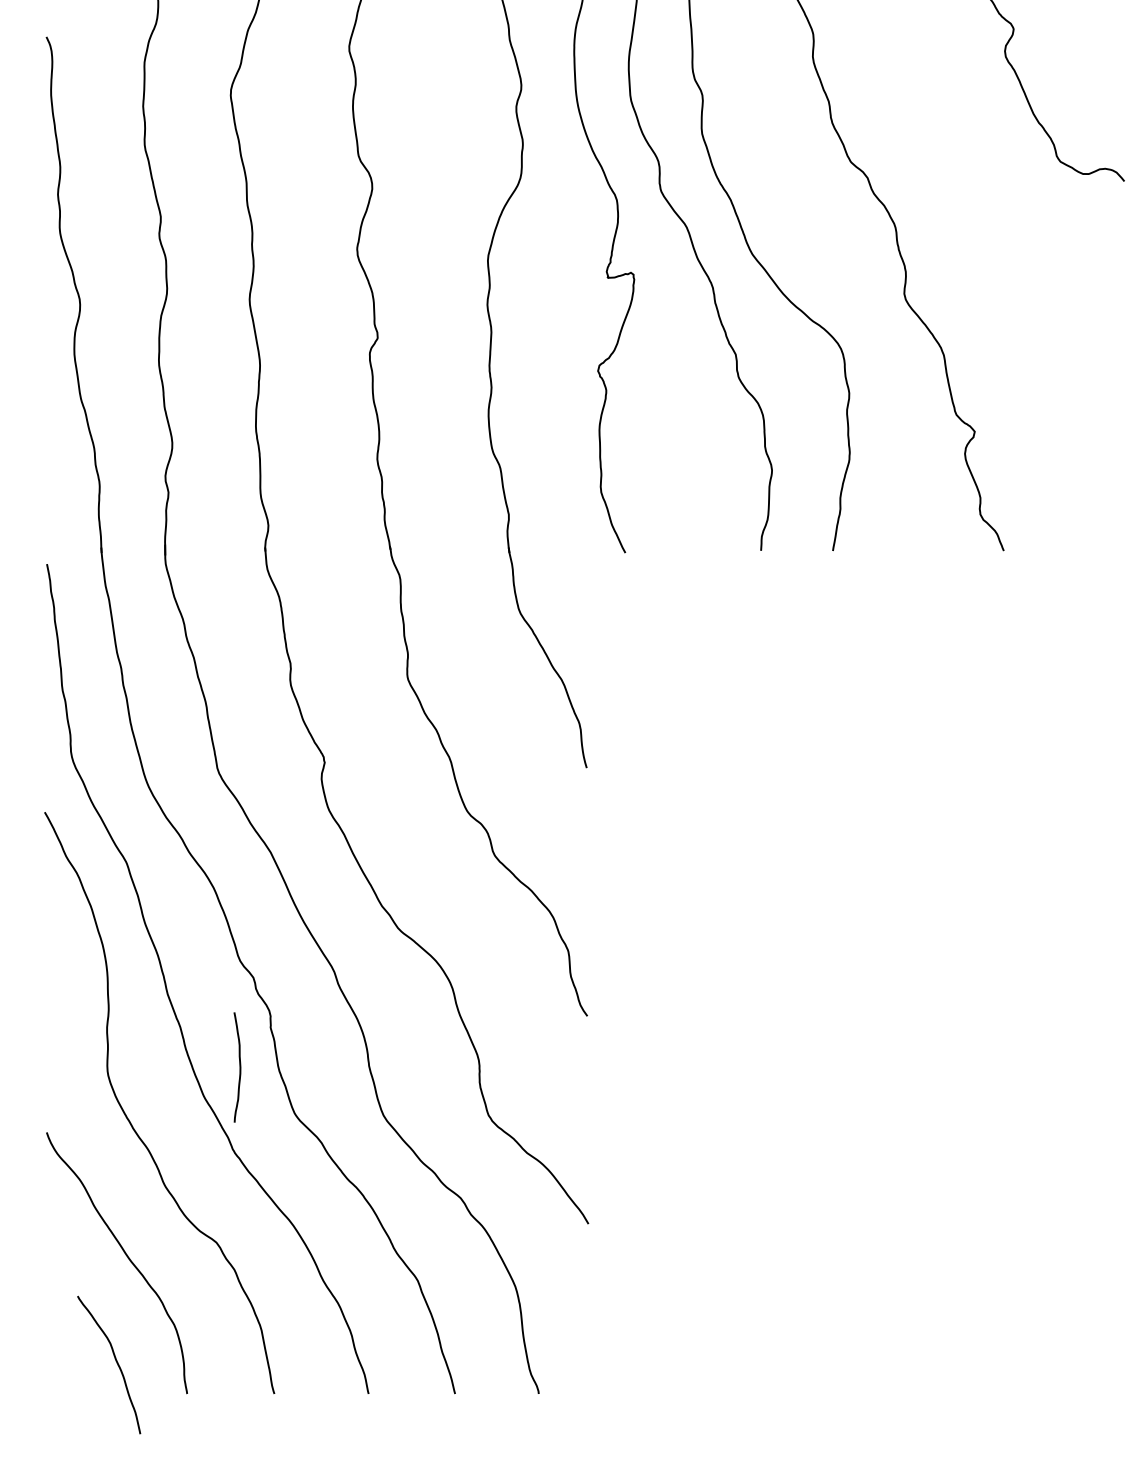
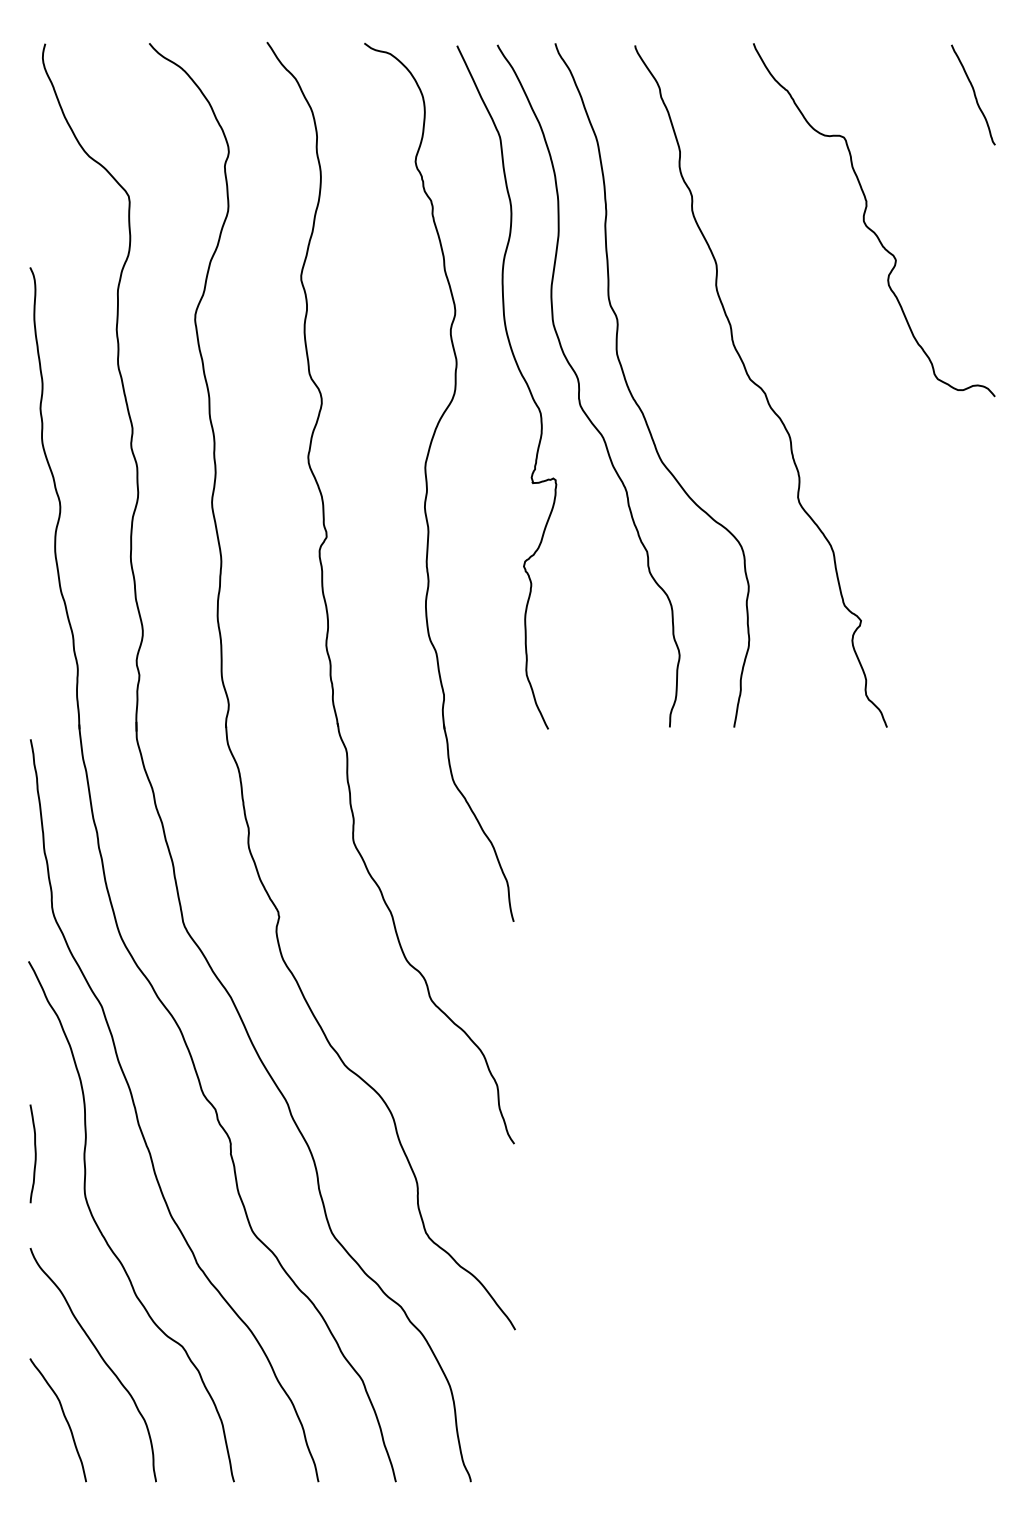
curve: (238, 1067) -> (34, 1153), moved
curve: (114, 1360) -> (63, 1416), moved

